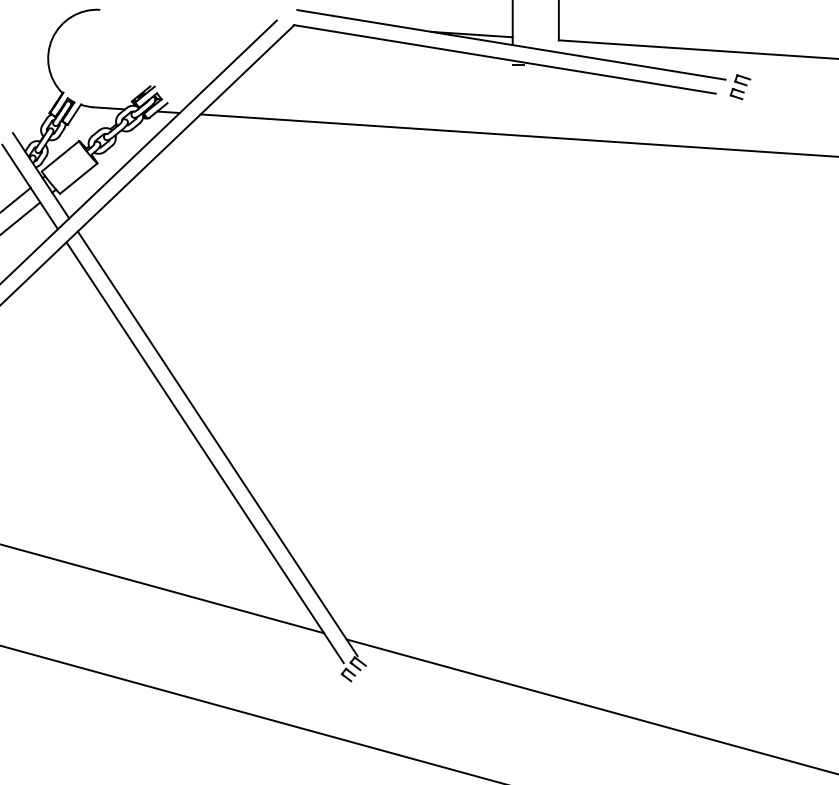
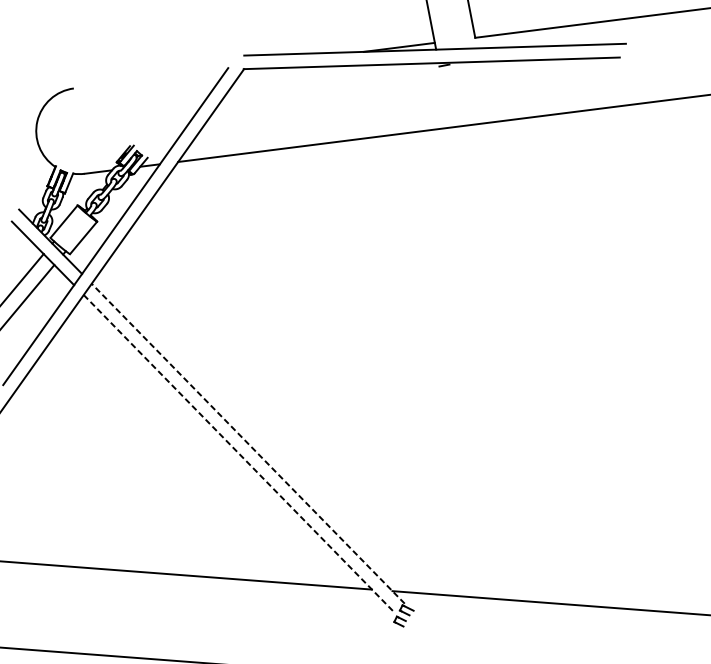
part: (740, 87) -> (640, 48), removed
line: (217, 443) -> (248, 443), solid -> dashed
line: (205, 452) -> (239, 453), solid -> dashed

